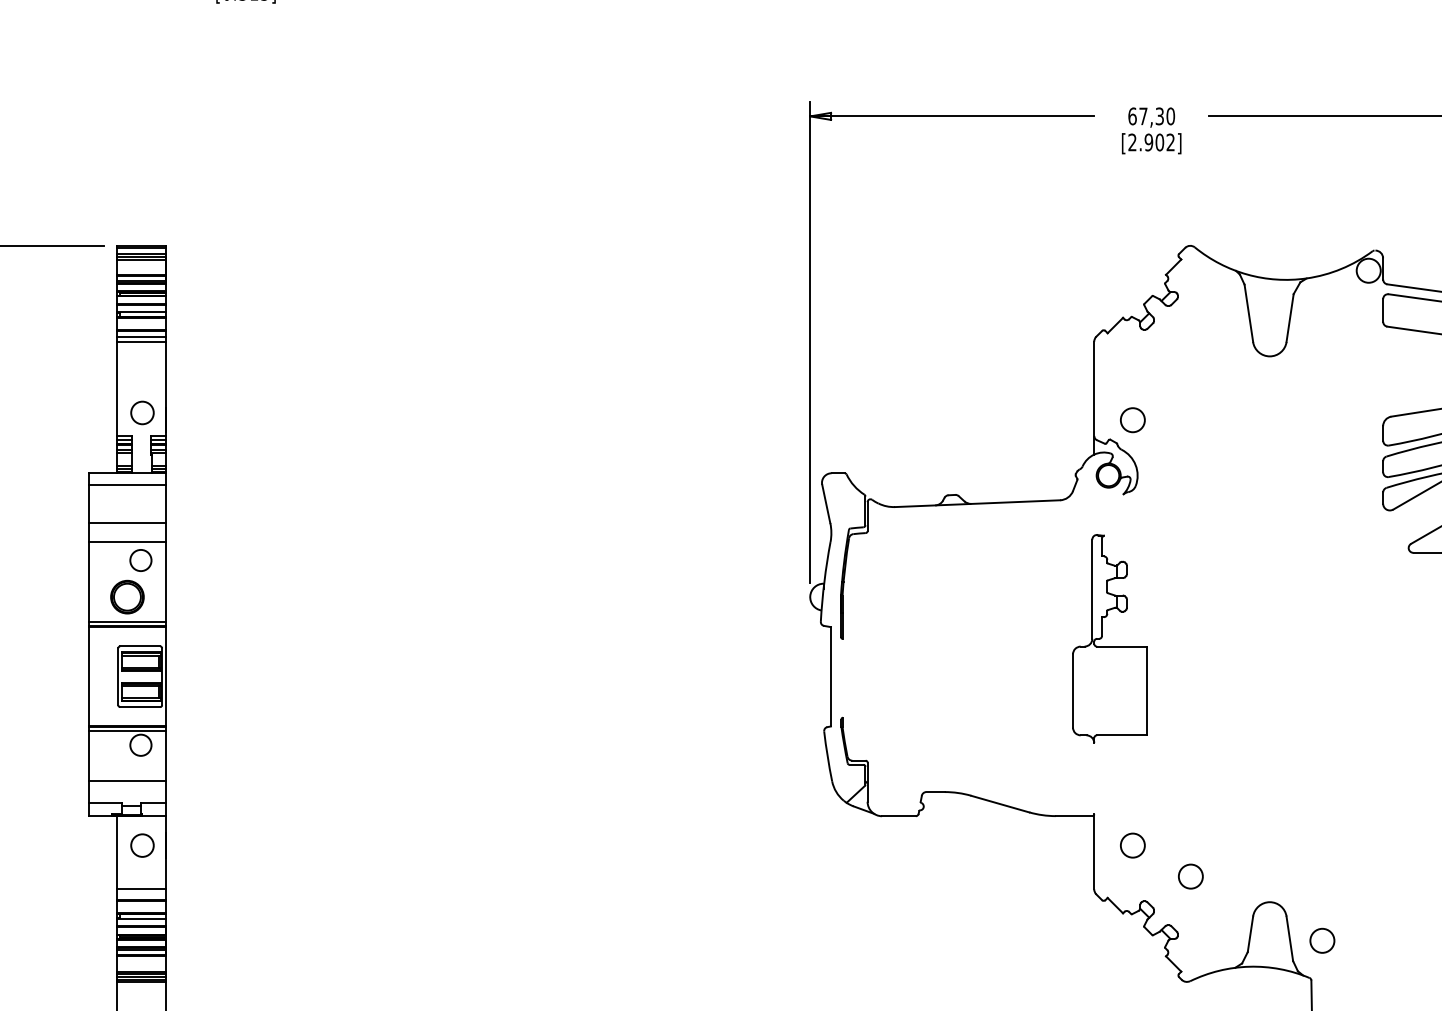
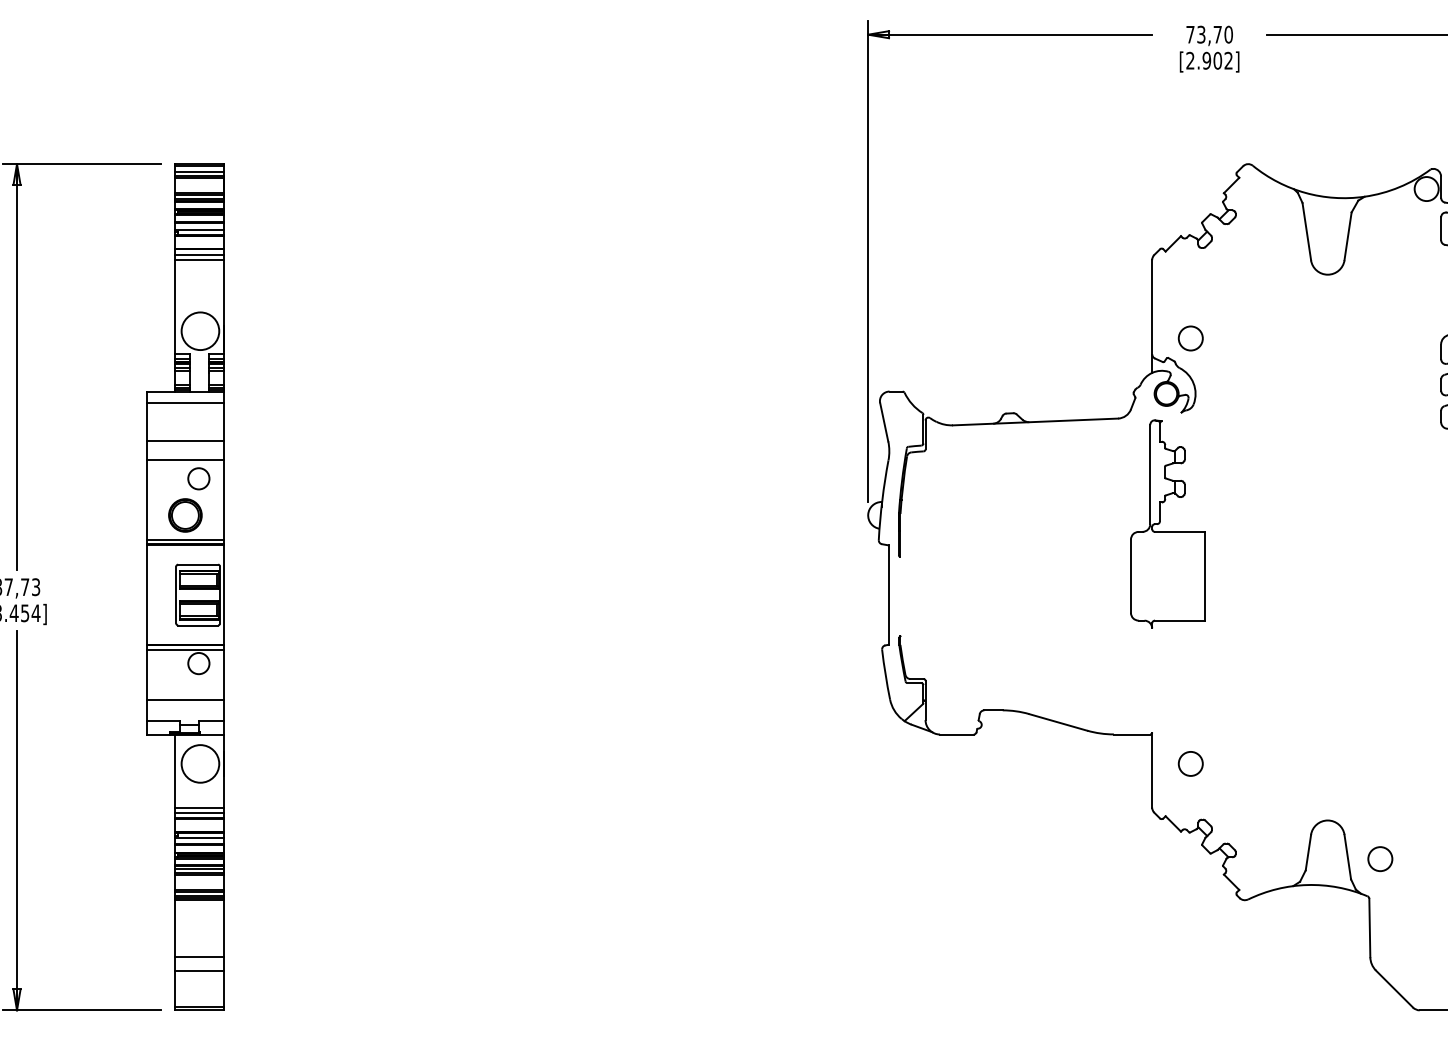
text: (1145, 116) -> (1203, 34), 67,30 -> 73,70
circle: (142, 413) -> (200, 331), size x1.67
part: (1102, 638) -> (1160, 523), moved
circle: (142, 845) -> (200, 763), size x1.67
circle: (1190, 876) -> (1248, 794), removed
line: (141, 894) -> (199, 812), added

